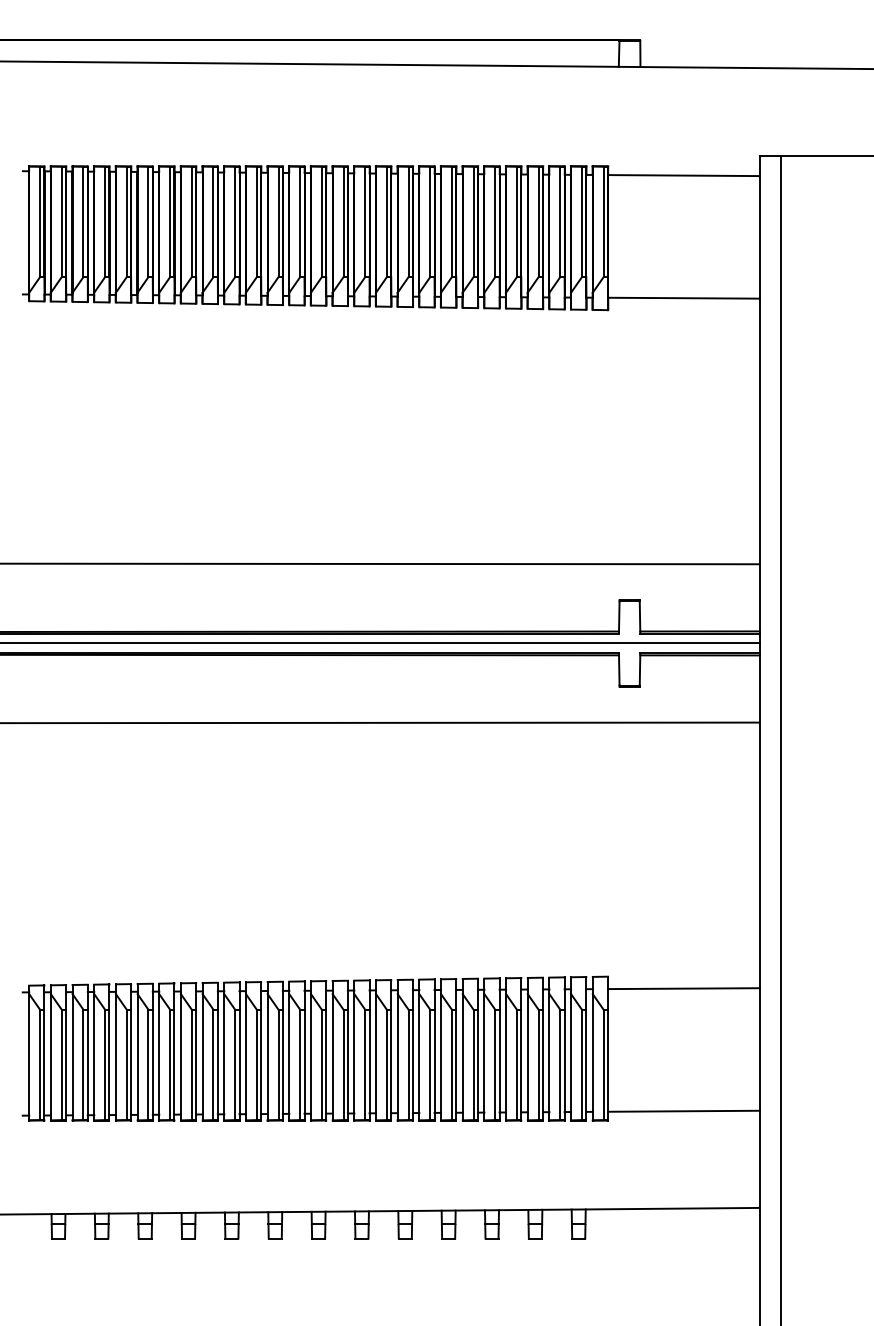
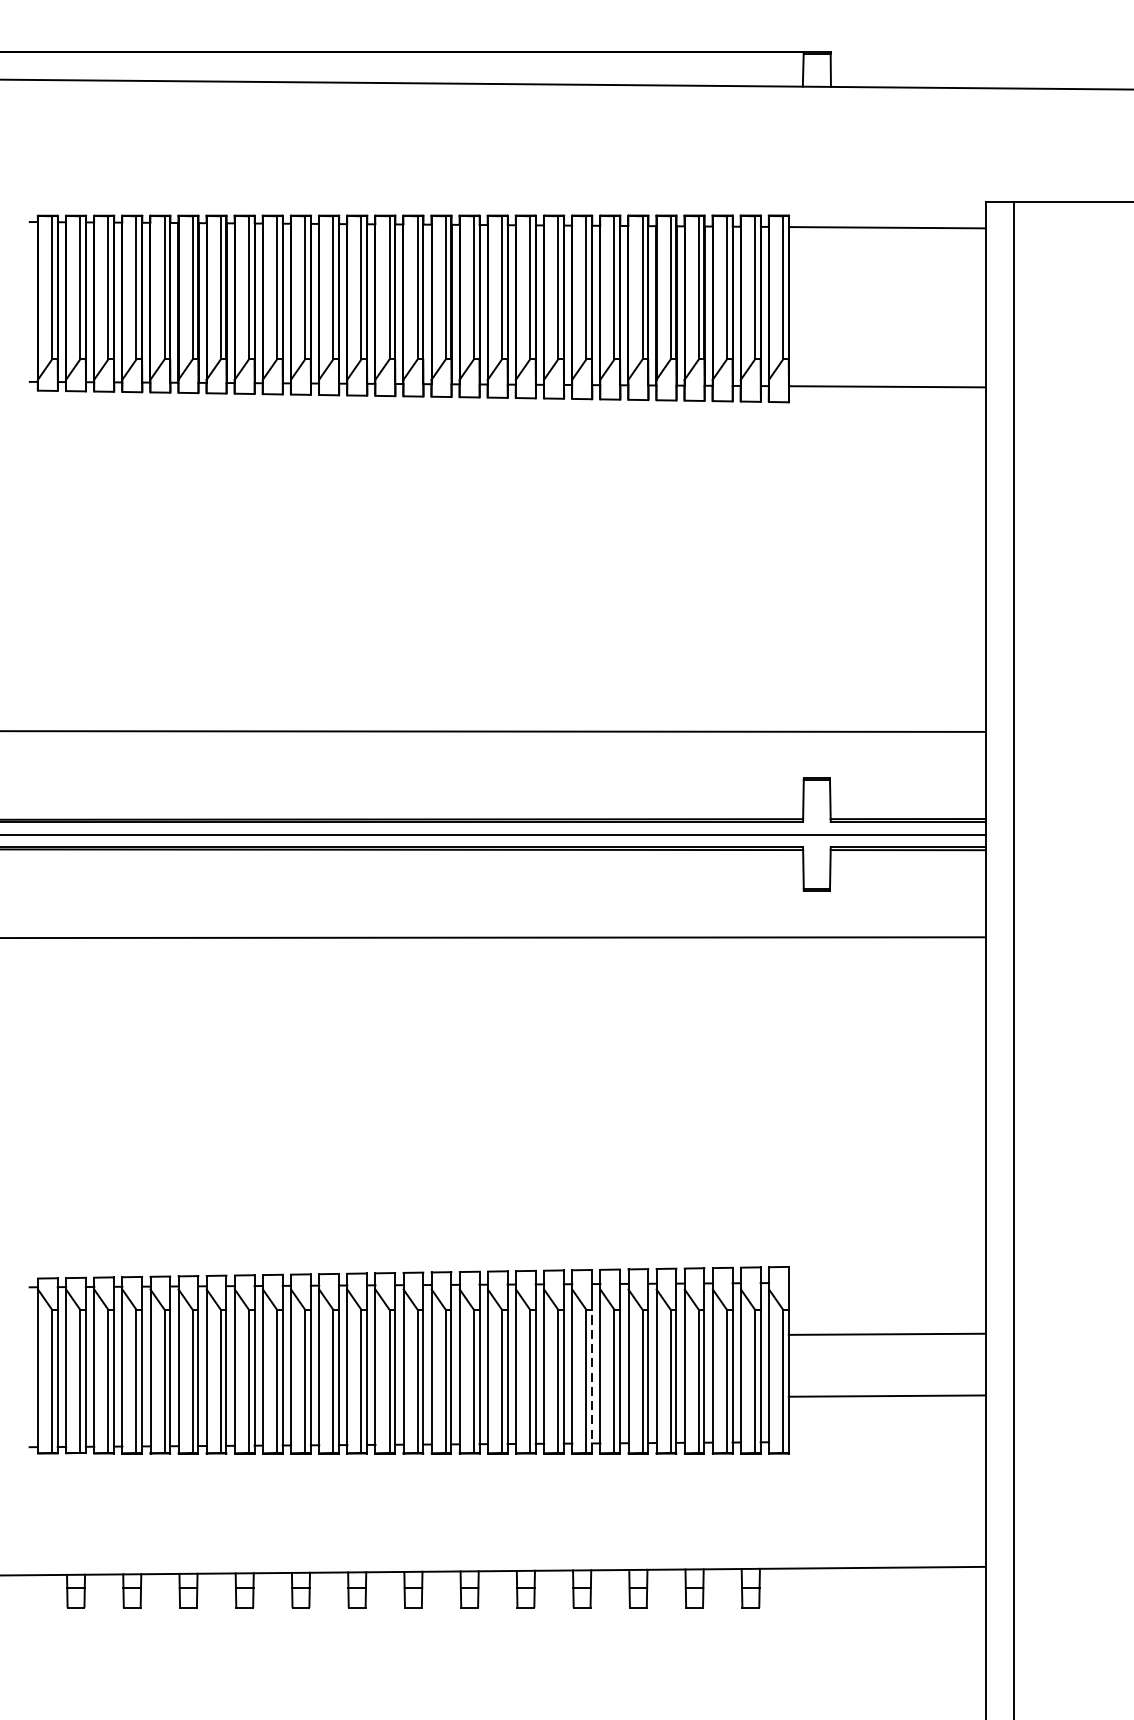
line: (683, 988) -> (886, 1334), moved
line: (456, 1064) -> (592, 1380), solid -> dashed
line: (683, 1110) -> (886, 1395), moved

